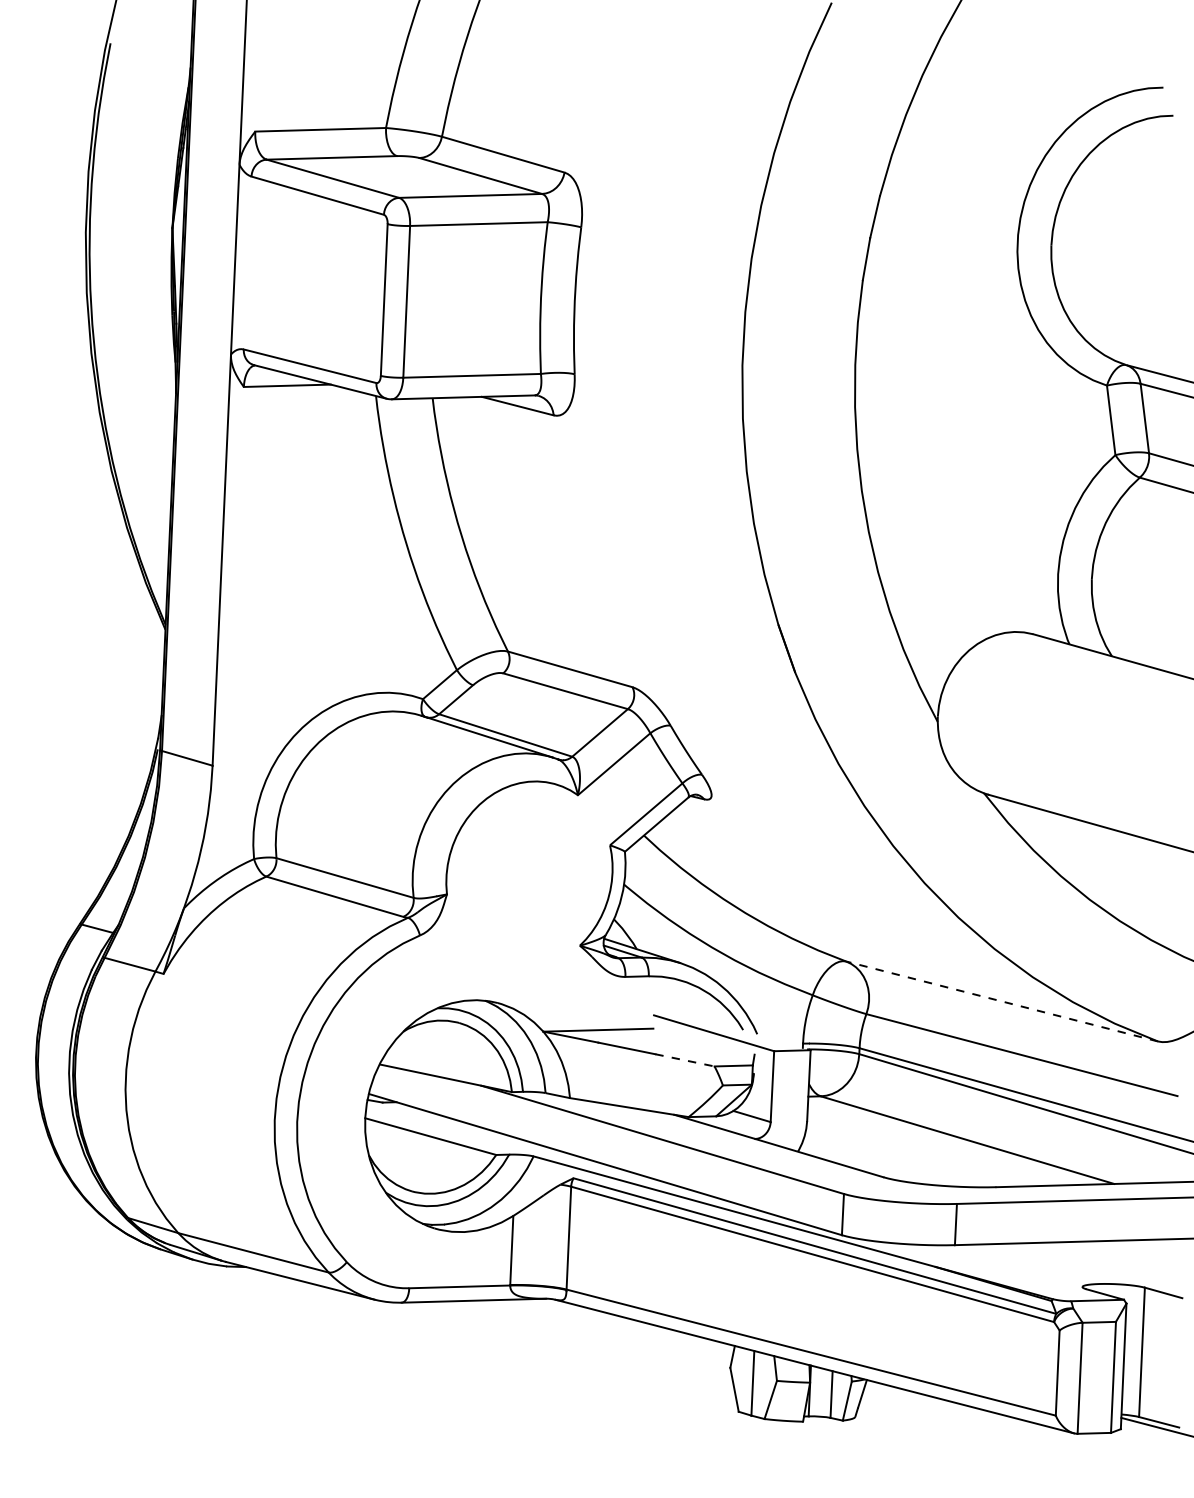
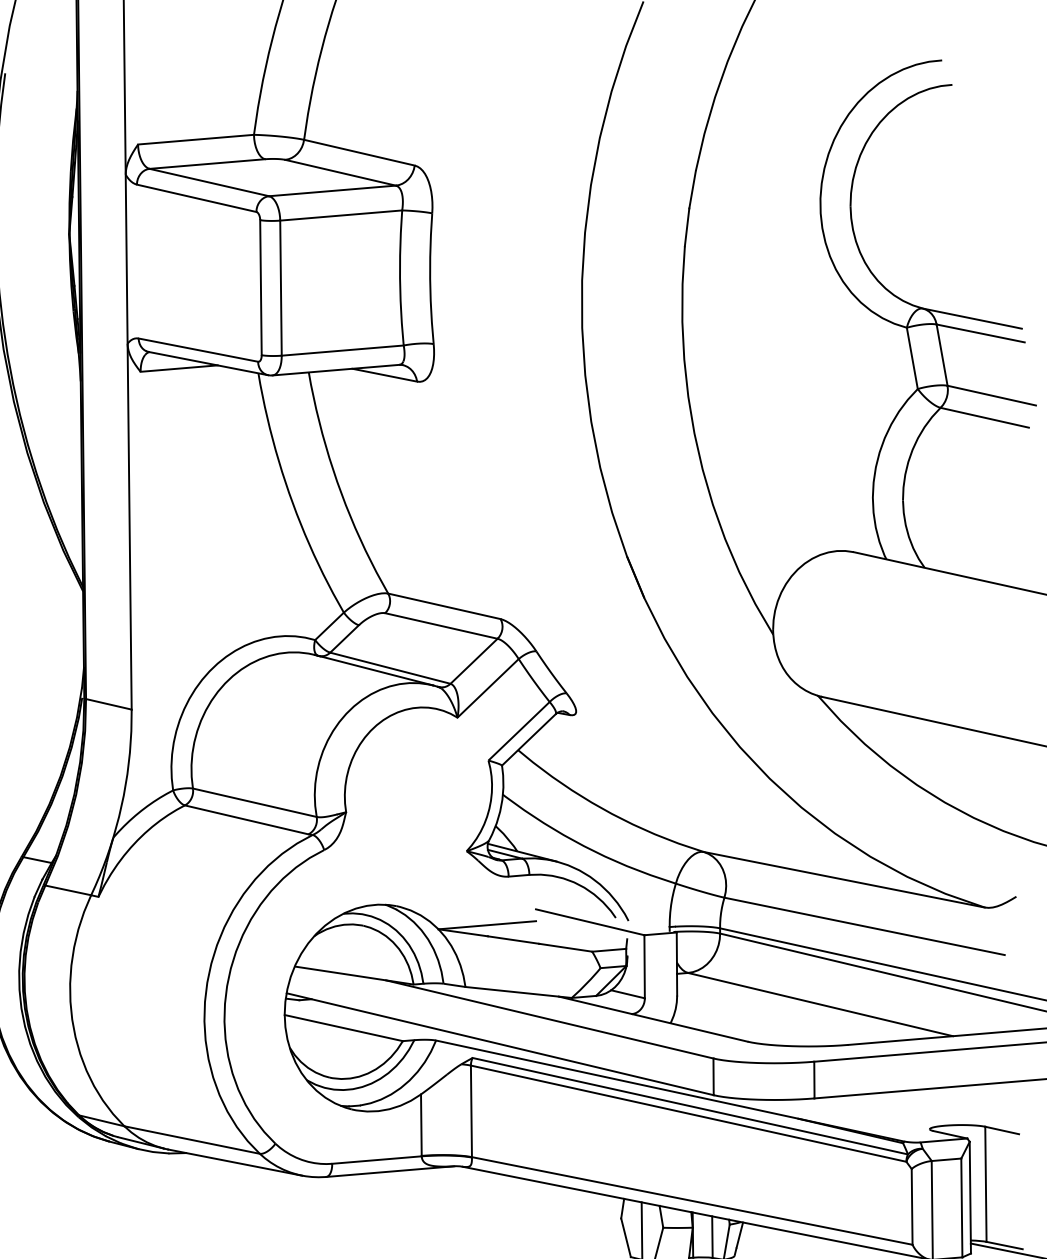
line: (1002, 1001) -> (844, 879), dashed -> solid
line: (685, 1060) -> (566, 947), dashed -> solid

